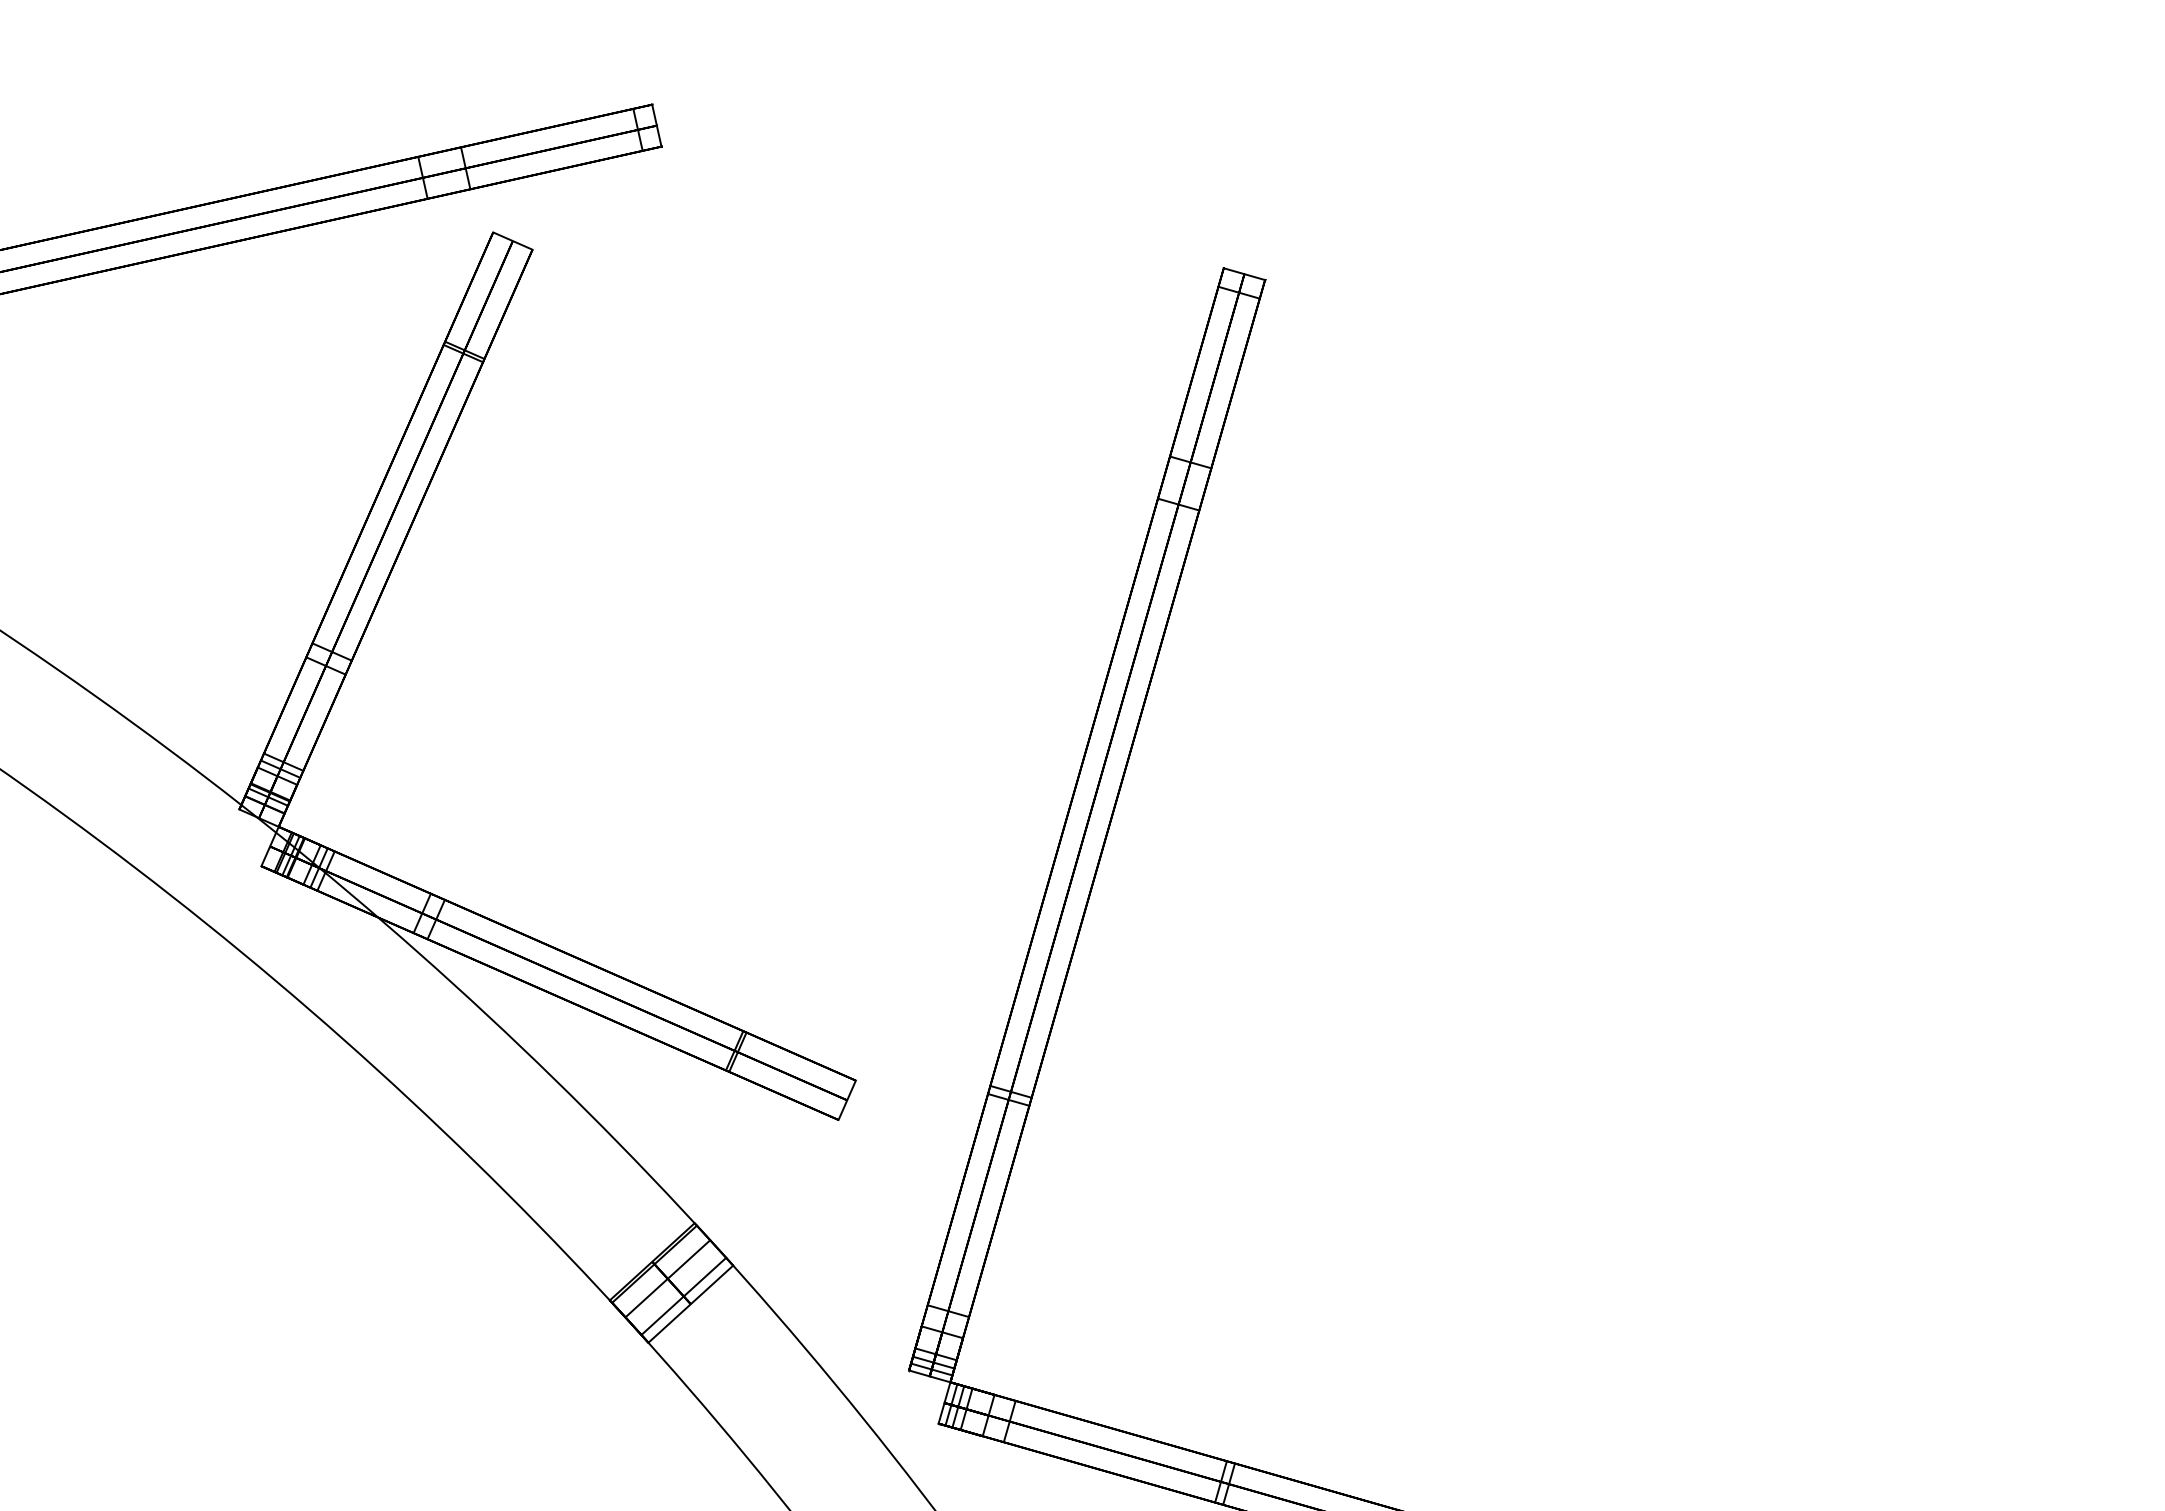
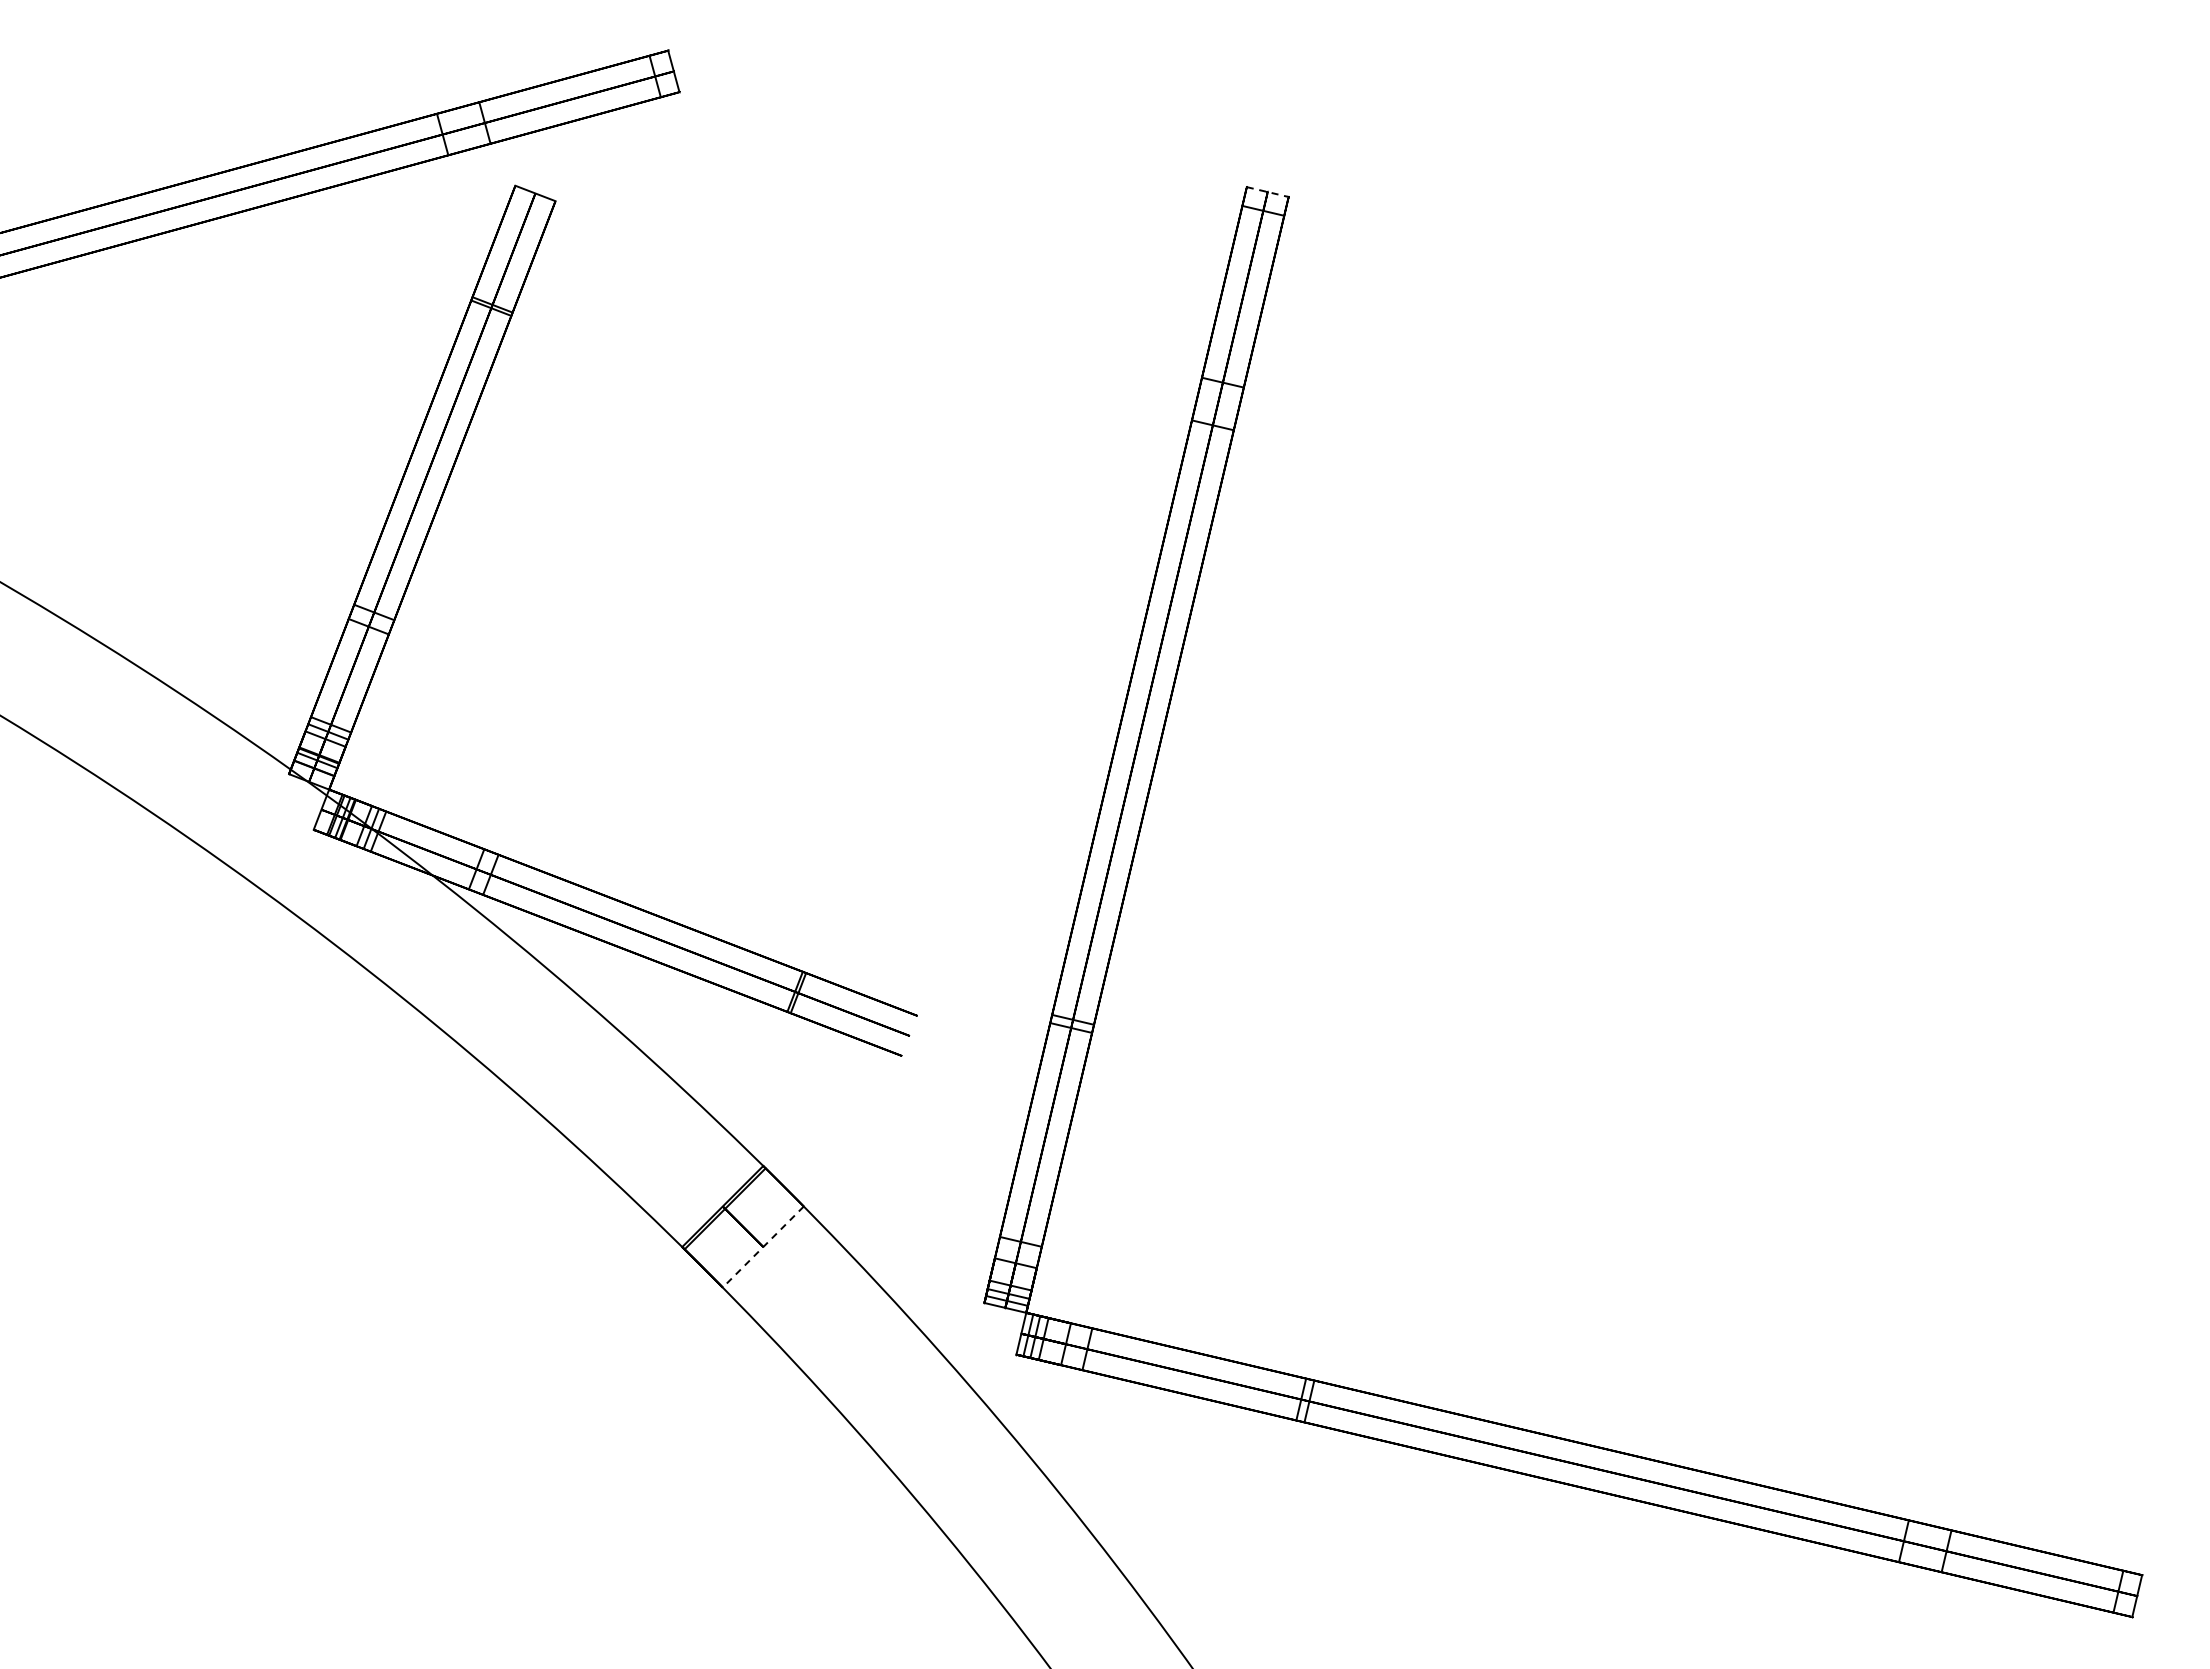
line: (1245, 274) -> (1268, 192), solid -> dashed
line: (846, 1099) -> (909, 1035), removed
line: (667, 1278) -> (738, 1222), removed
line: (683, 1296) -> (755, 1239), removed
line: (690, 1304) -> (762, 1247), solid -> dashed

